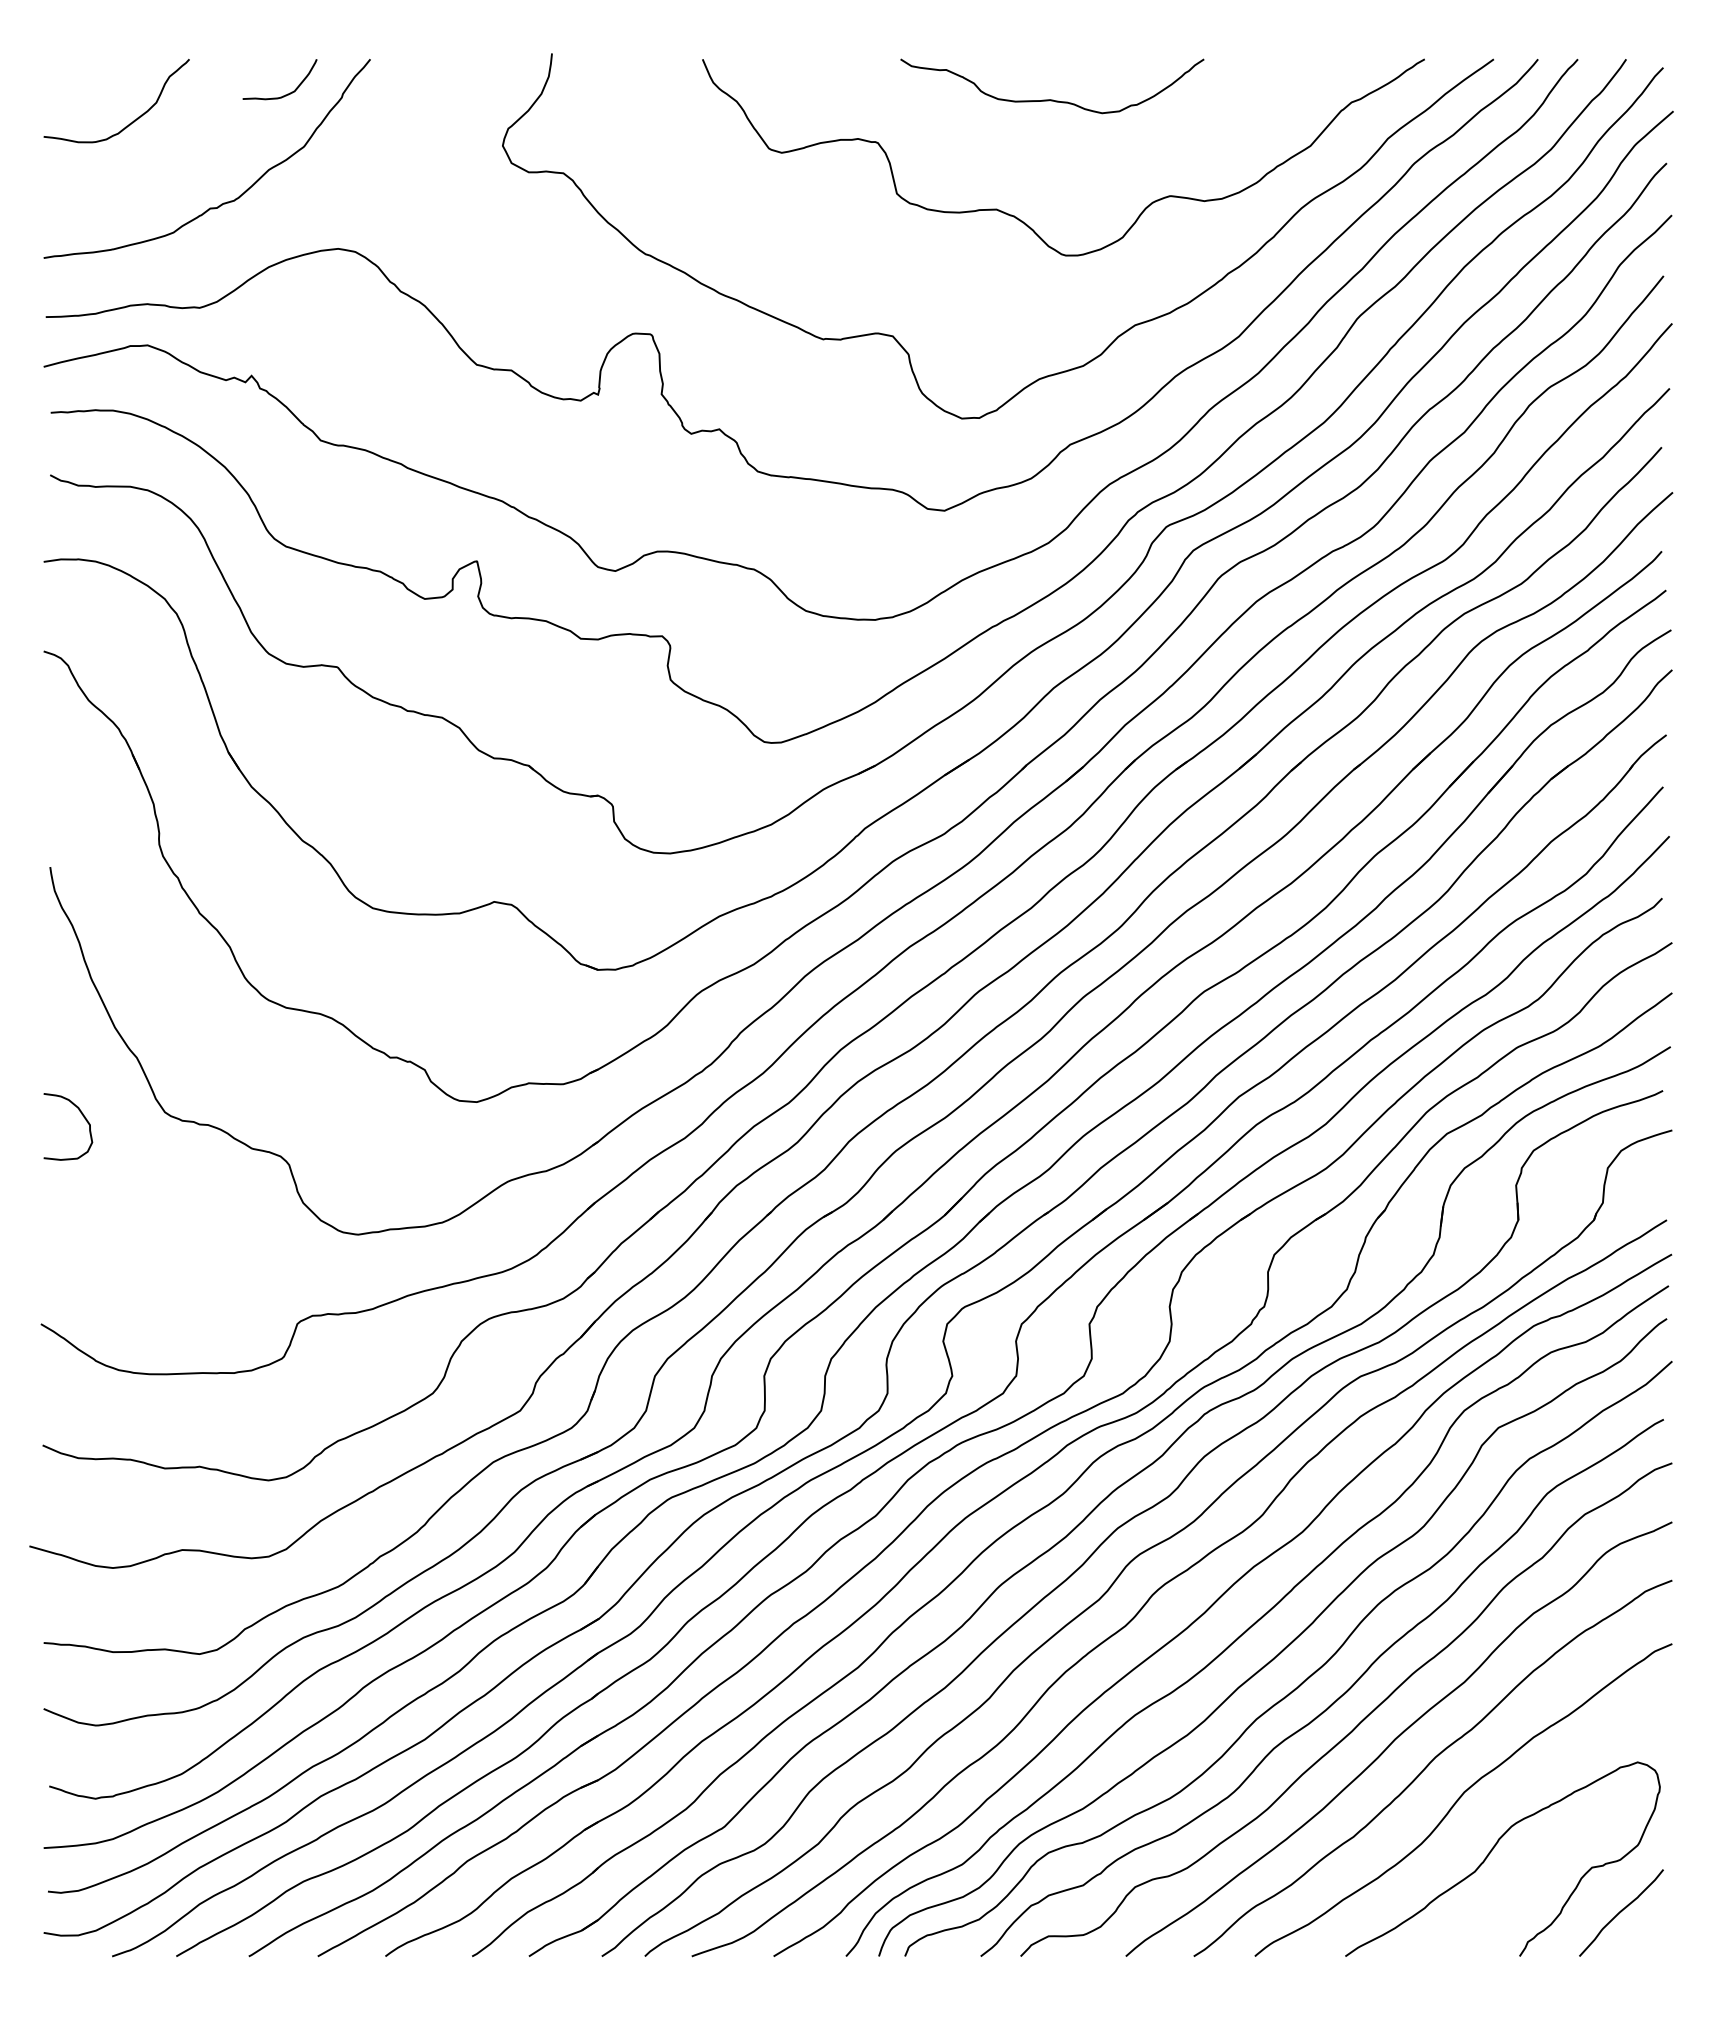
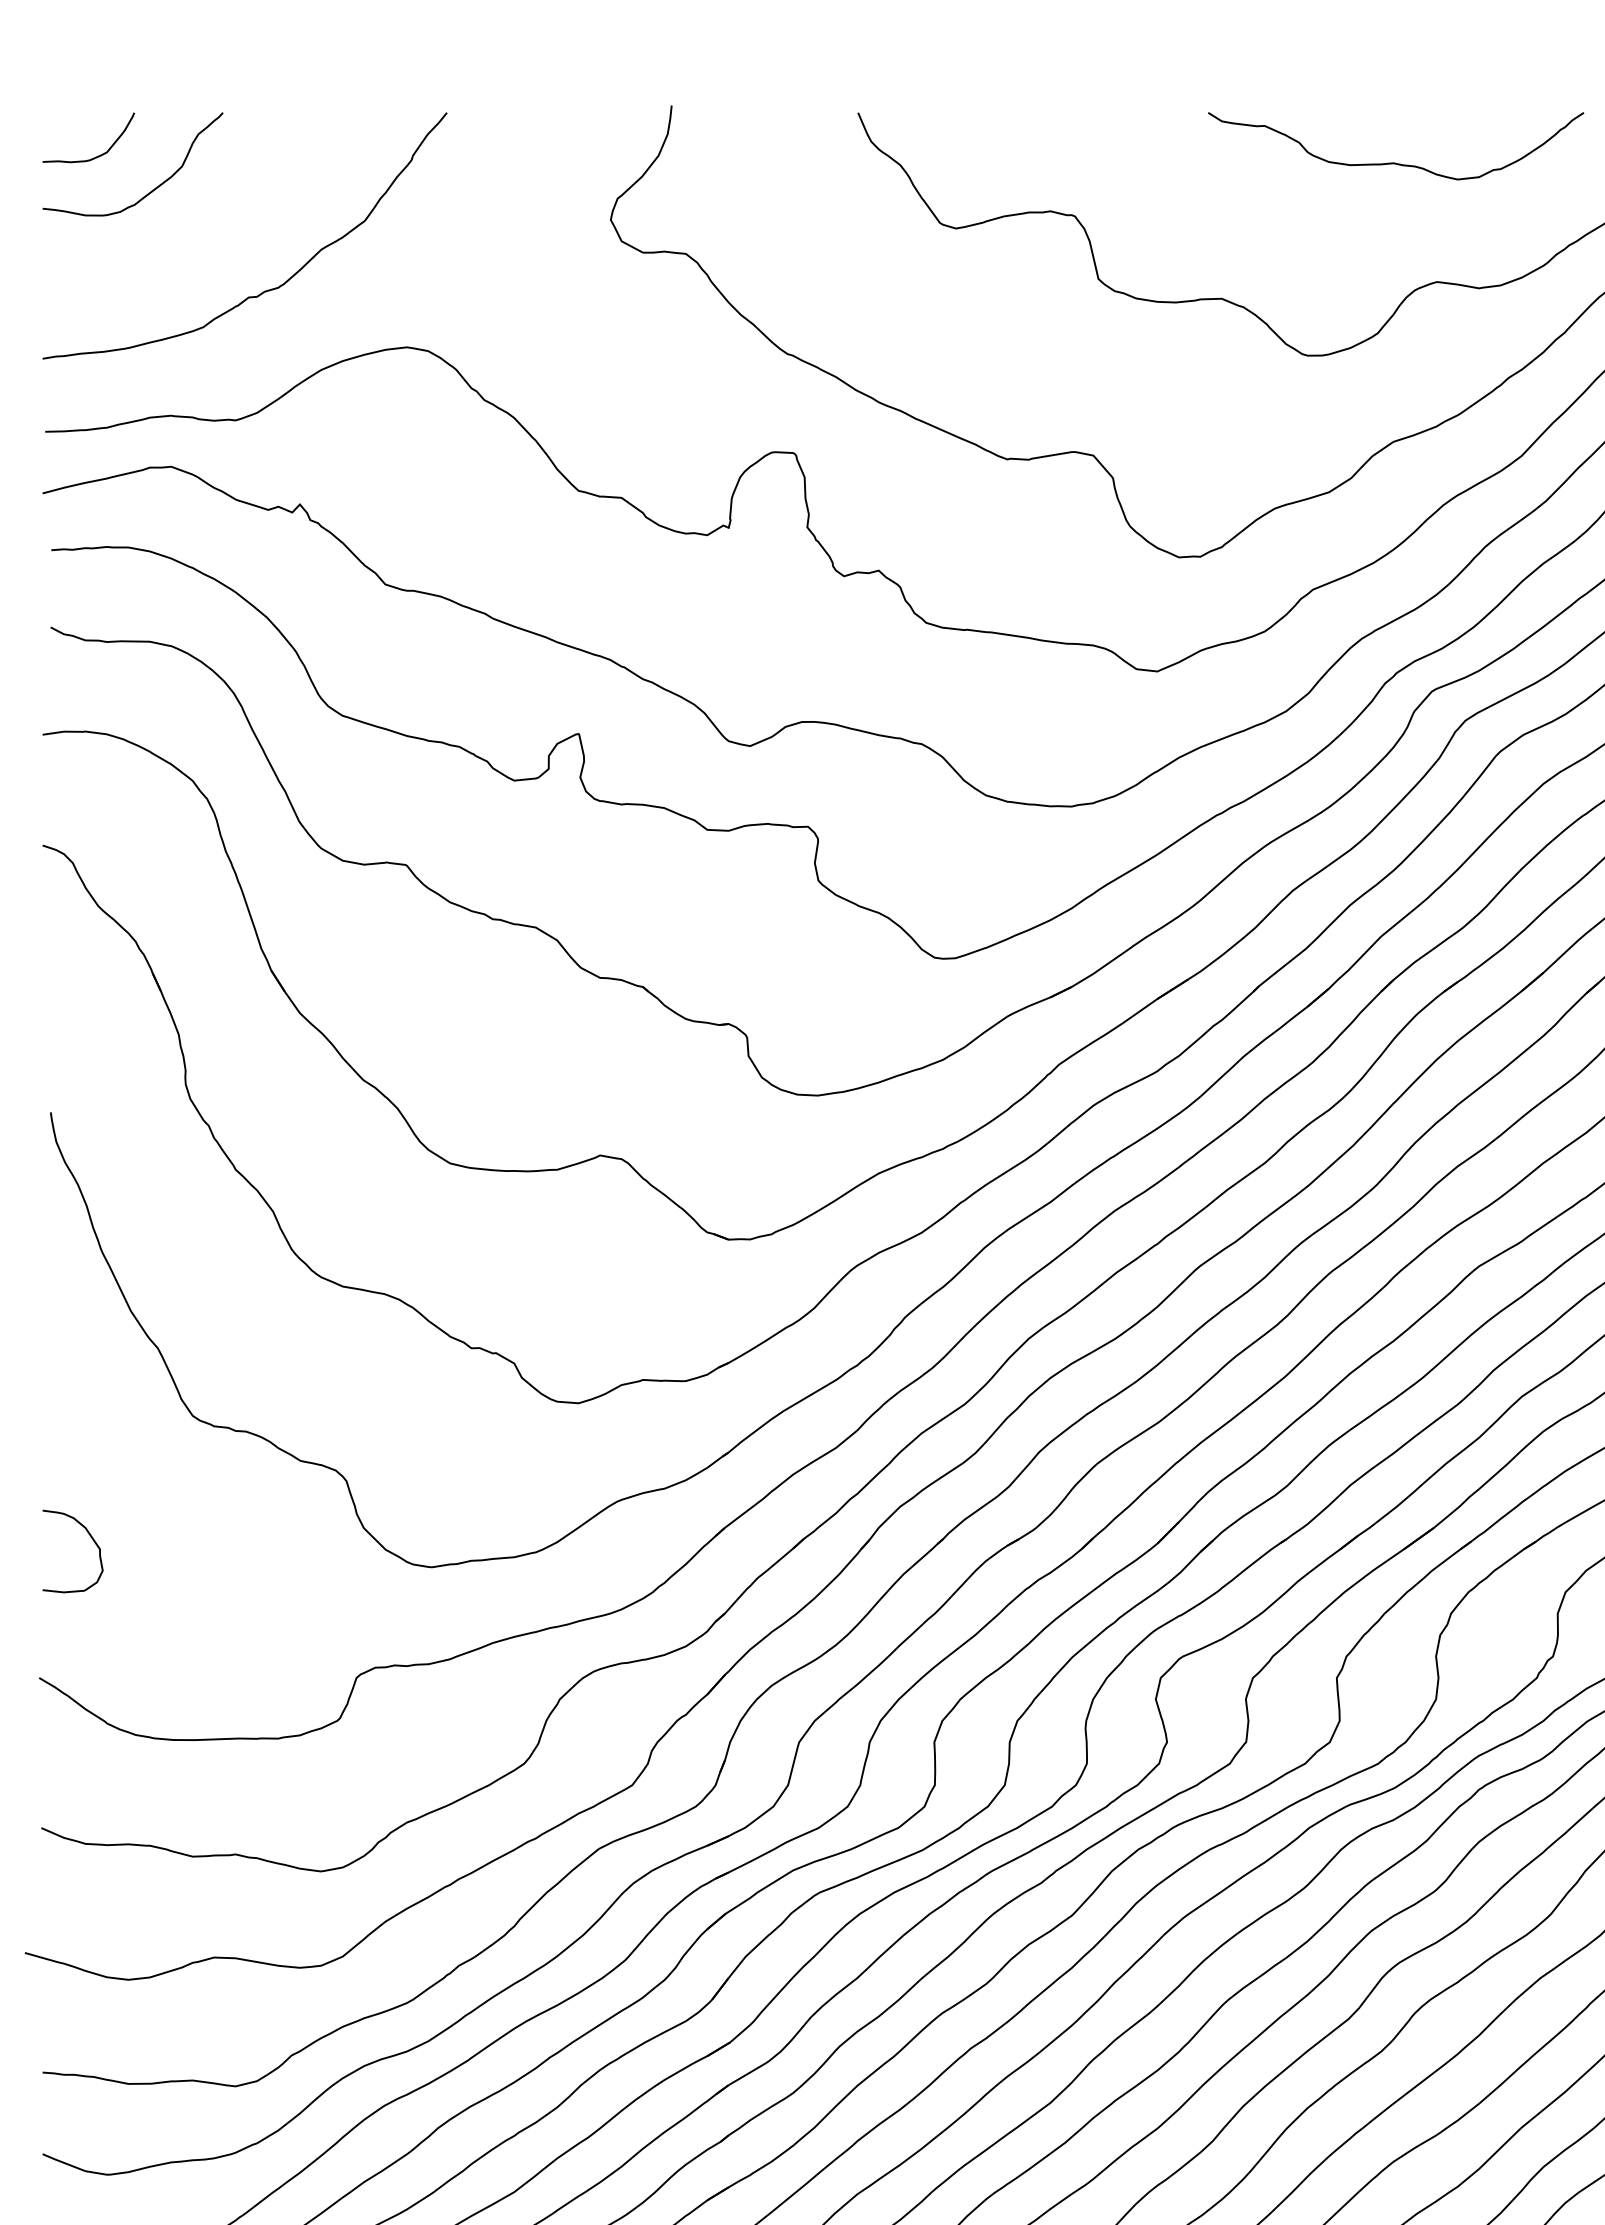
curve: (287, 93) -> (98, 155), moved
curve: (1052, 99) -> (1396, 162), moved
curve: (83, 1117) -> (91, 1539), moved

